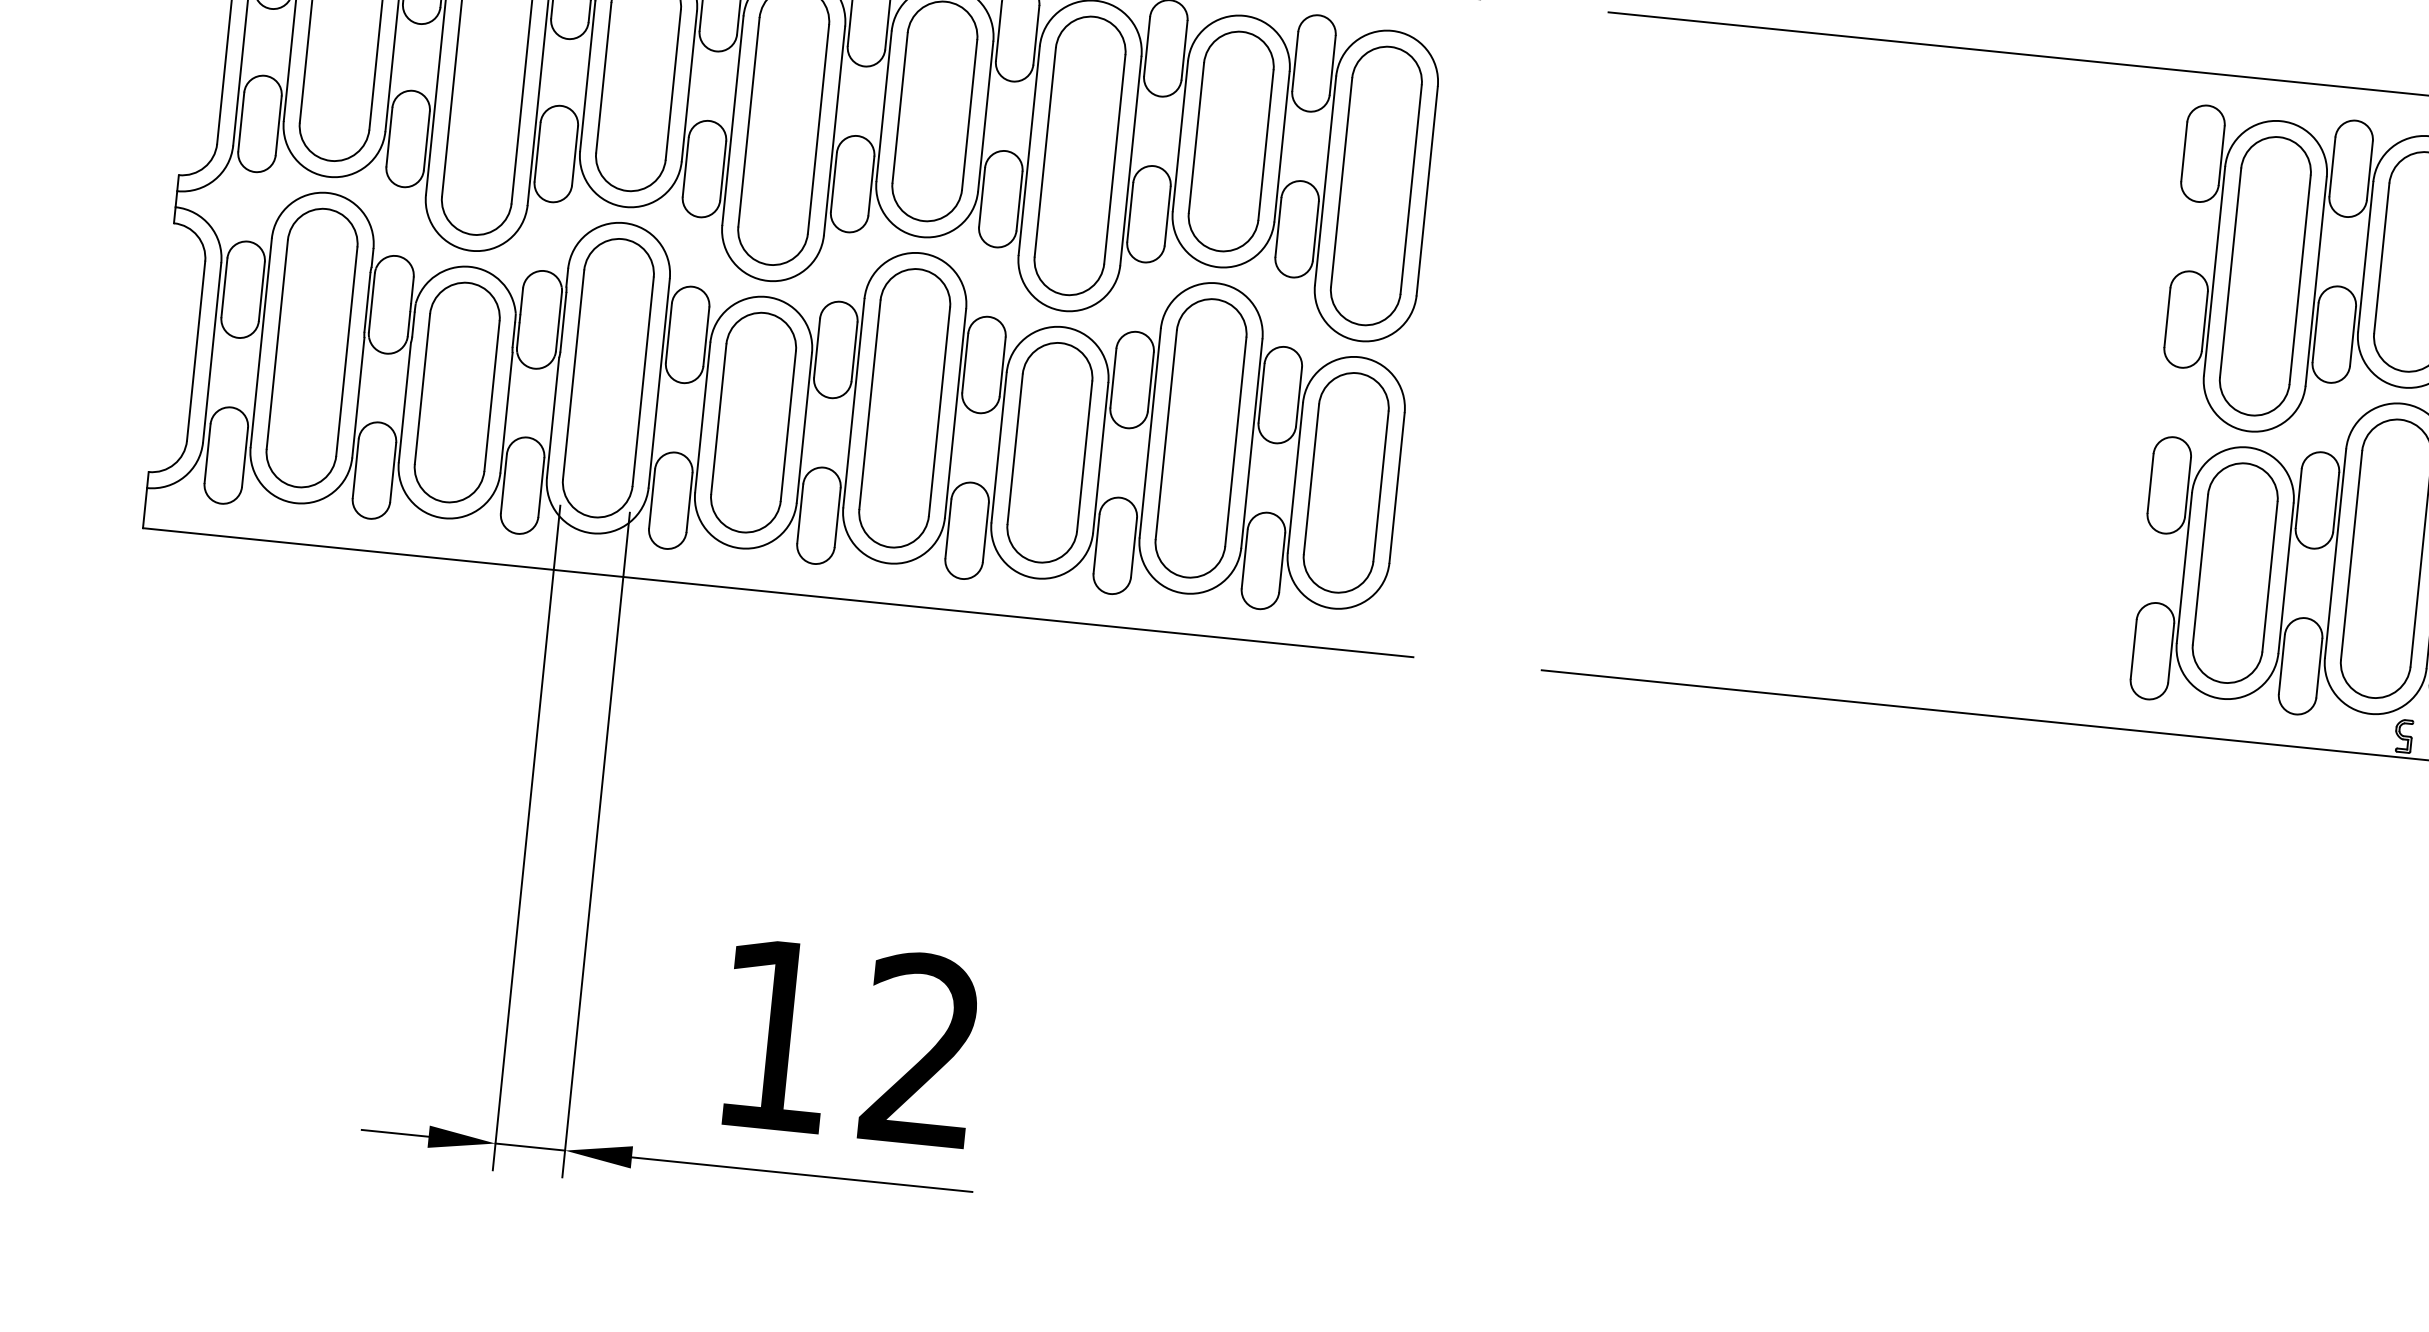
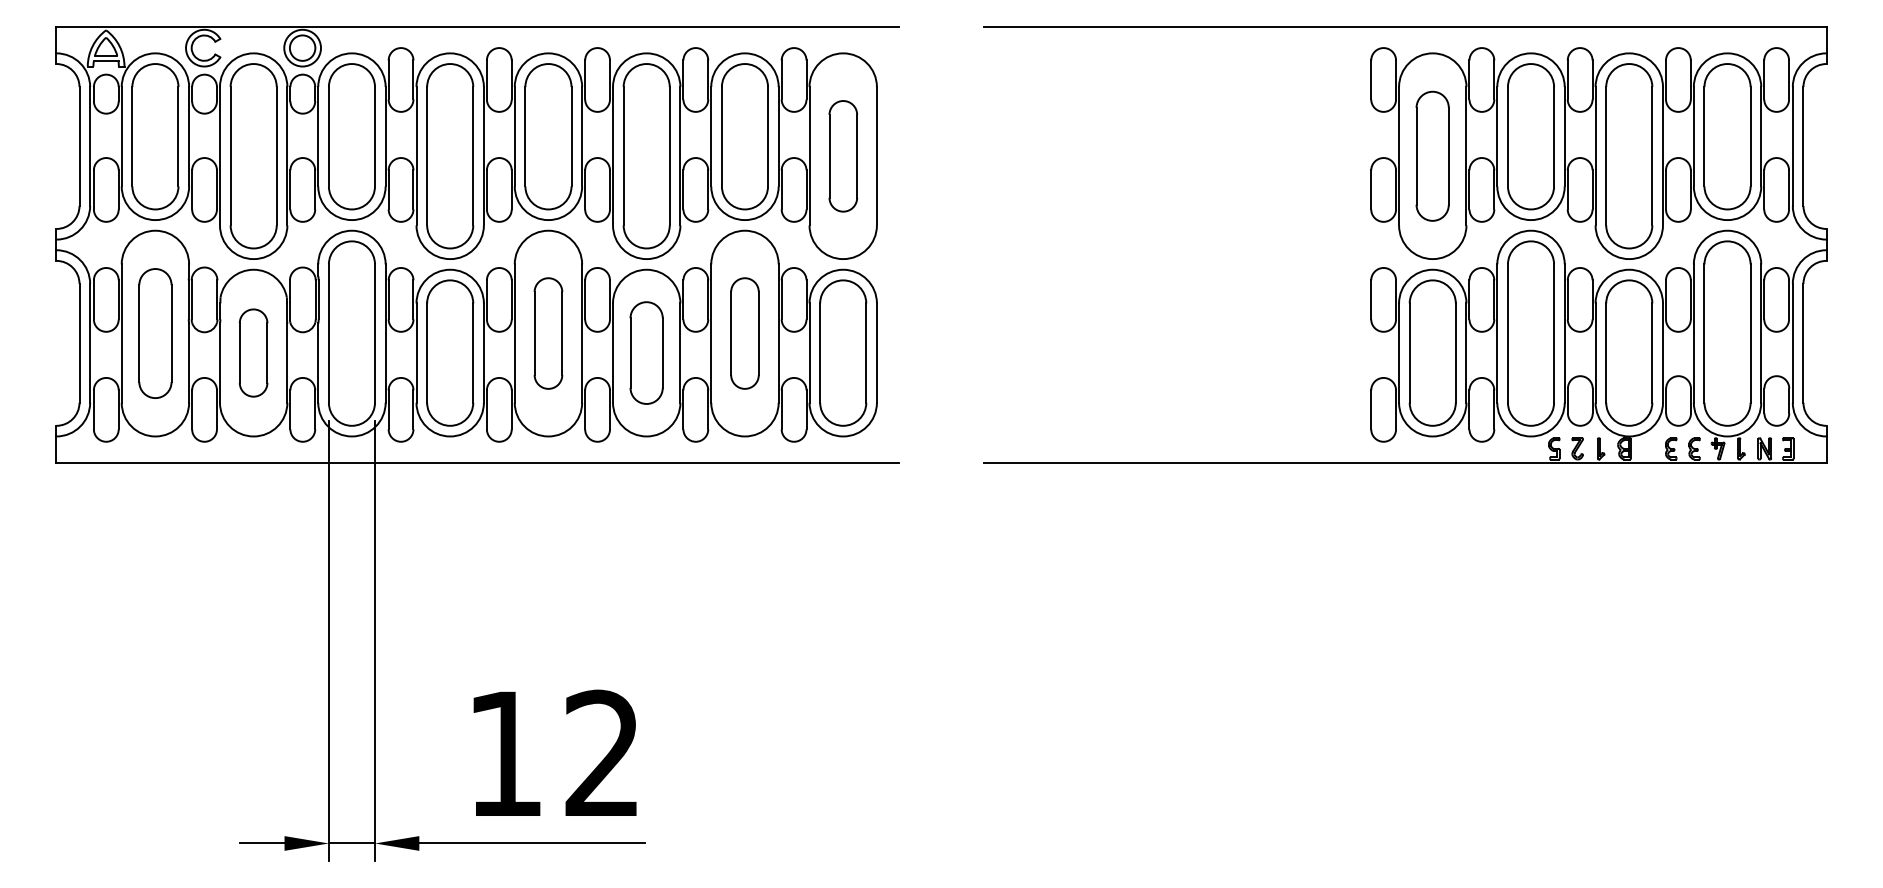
part: (1376, 186) -> (843, 156), size x0.6
part: (2264, 276) -> (1432, 156), size x0.7
part: (312, 347) -> (155, 333), size x0.7
part: (457, 391) -> (253, 352), size x0.6
part: (904, 408) -> (548, 333), size x0.6
part: (1200, 438) -> (744, 333), size x0.6
part: (1049, 451) -> (646, 352), size x0.7

